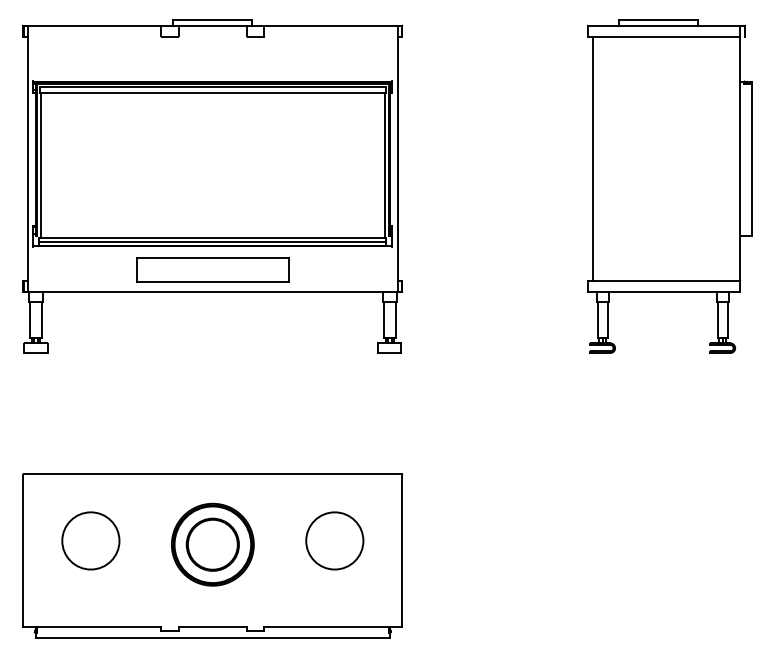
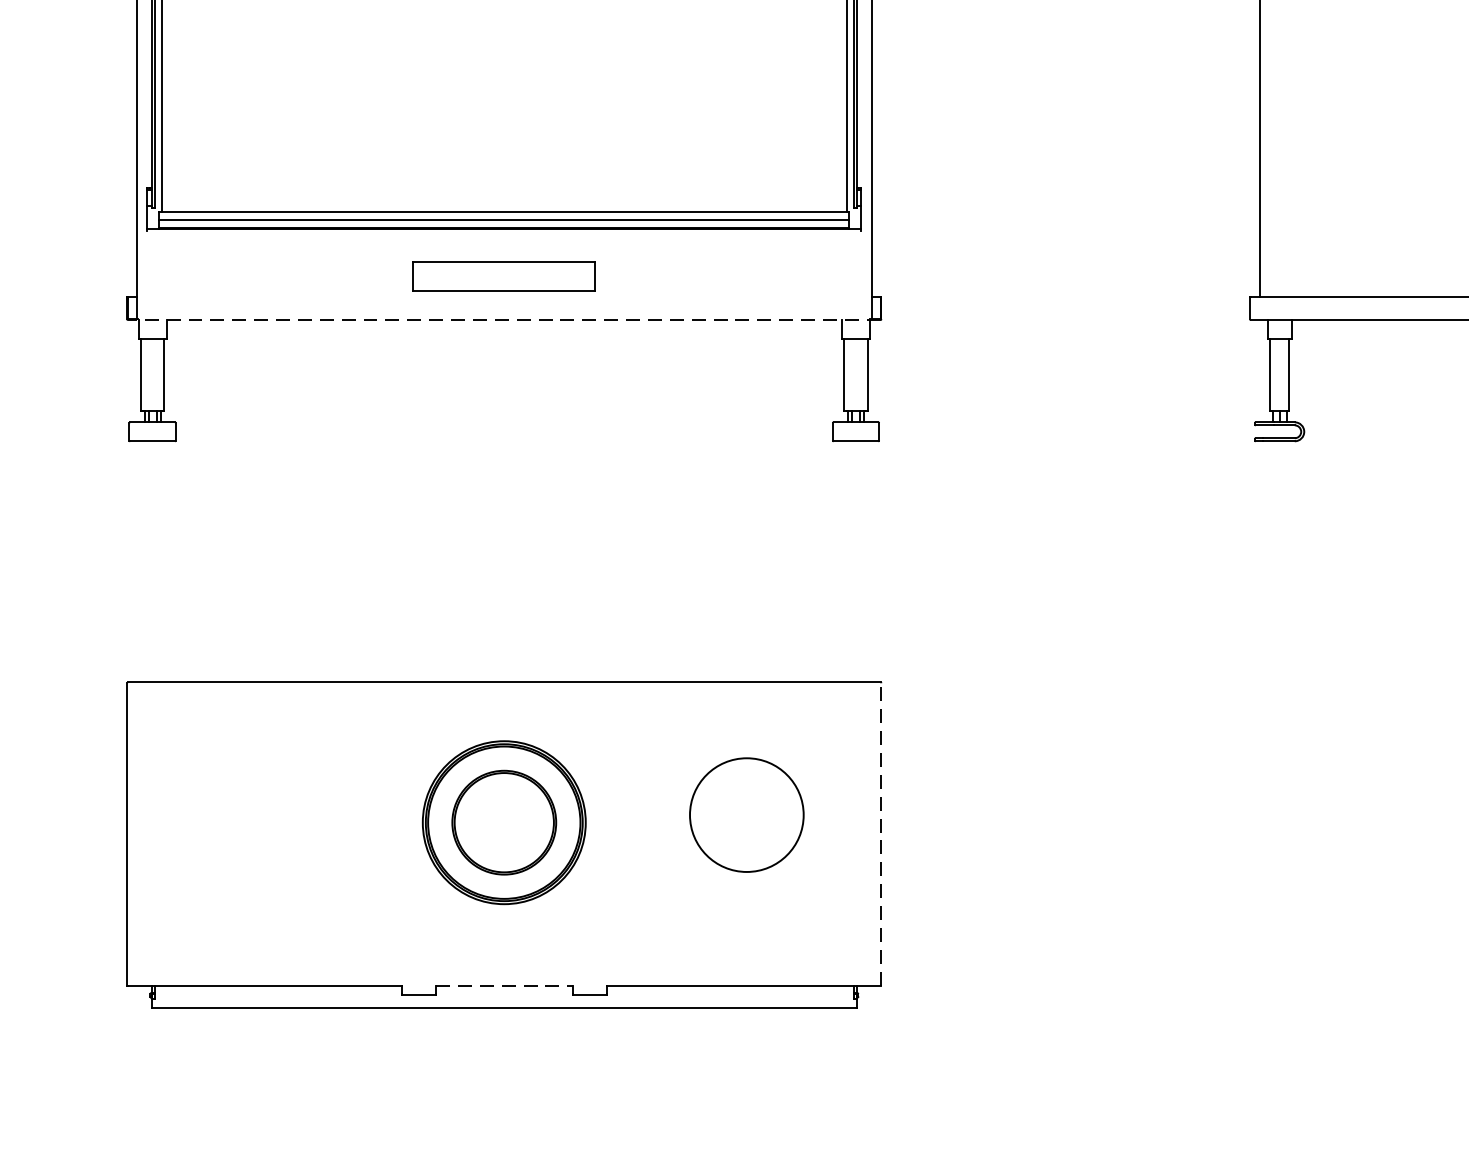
part: (212, 269) -> (503, 275), size x0.6
line: (212, 291) -> (503, 319), solid -> dashed
circle: (90, 540) -> (260, 814), removed
line: (402, 550) -> (881, 834), solid -> dashed
line: (213, 626) -> (505, 985), solid -> dashed

